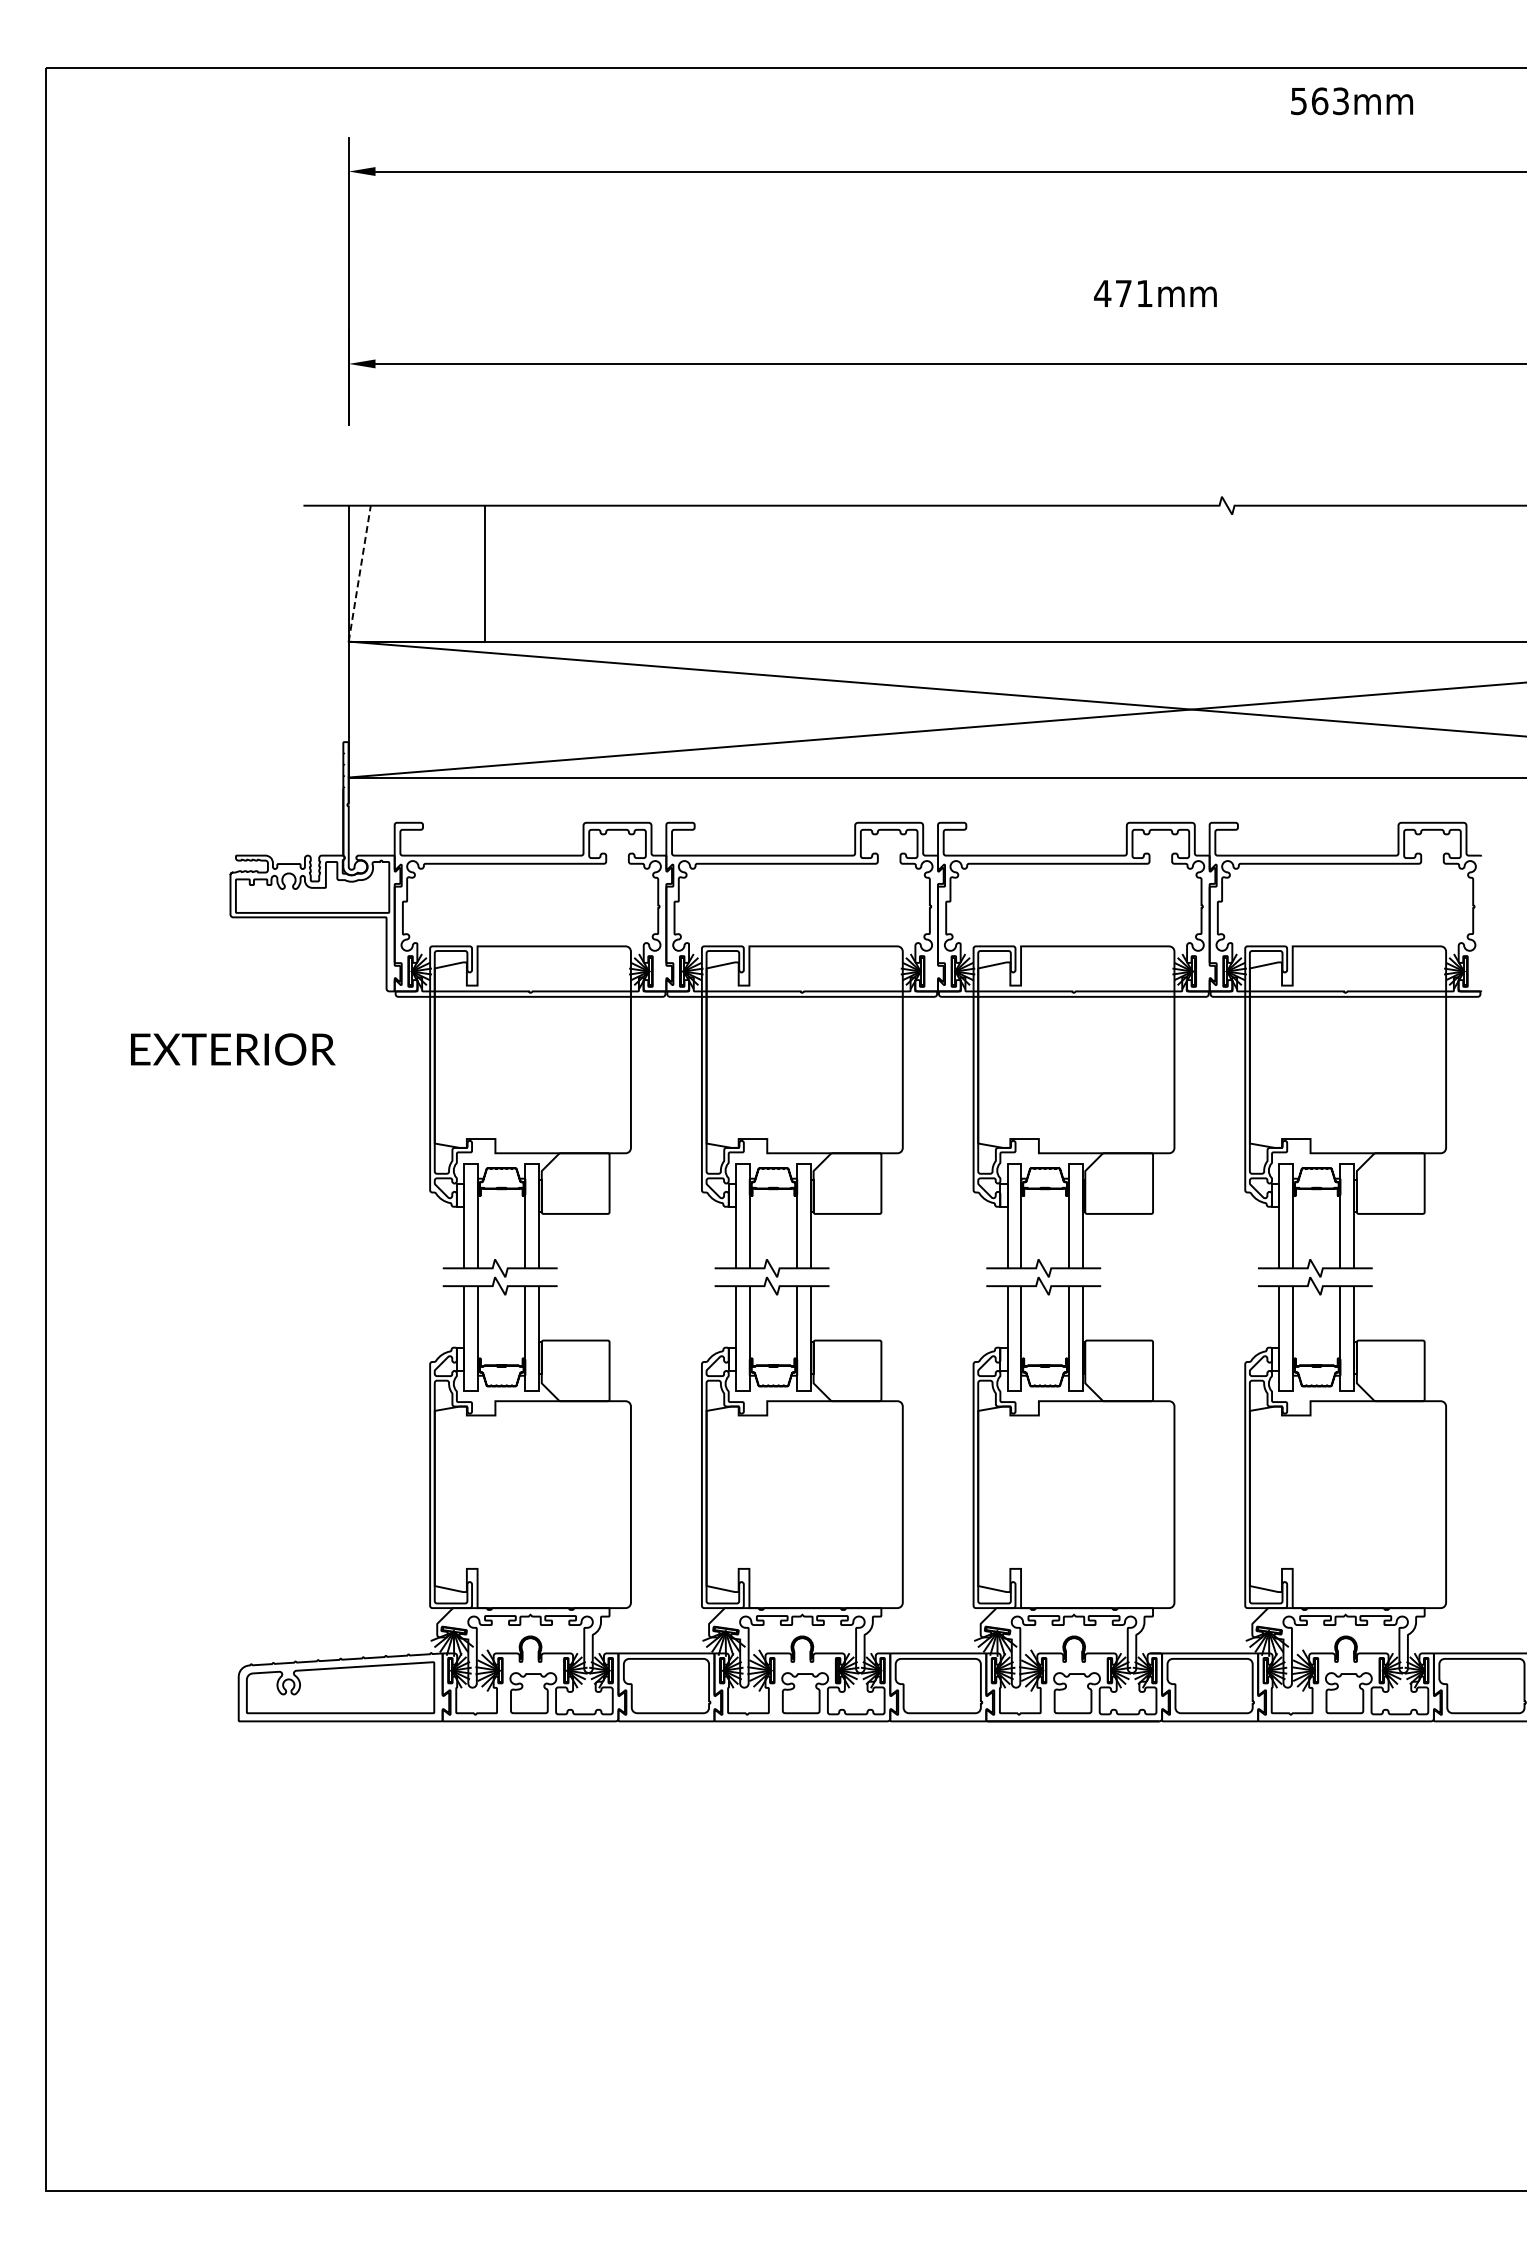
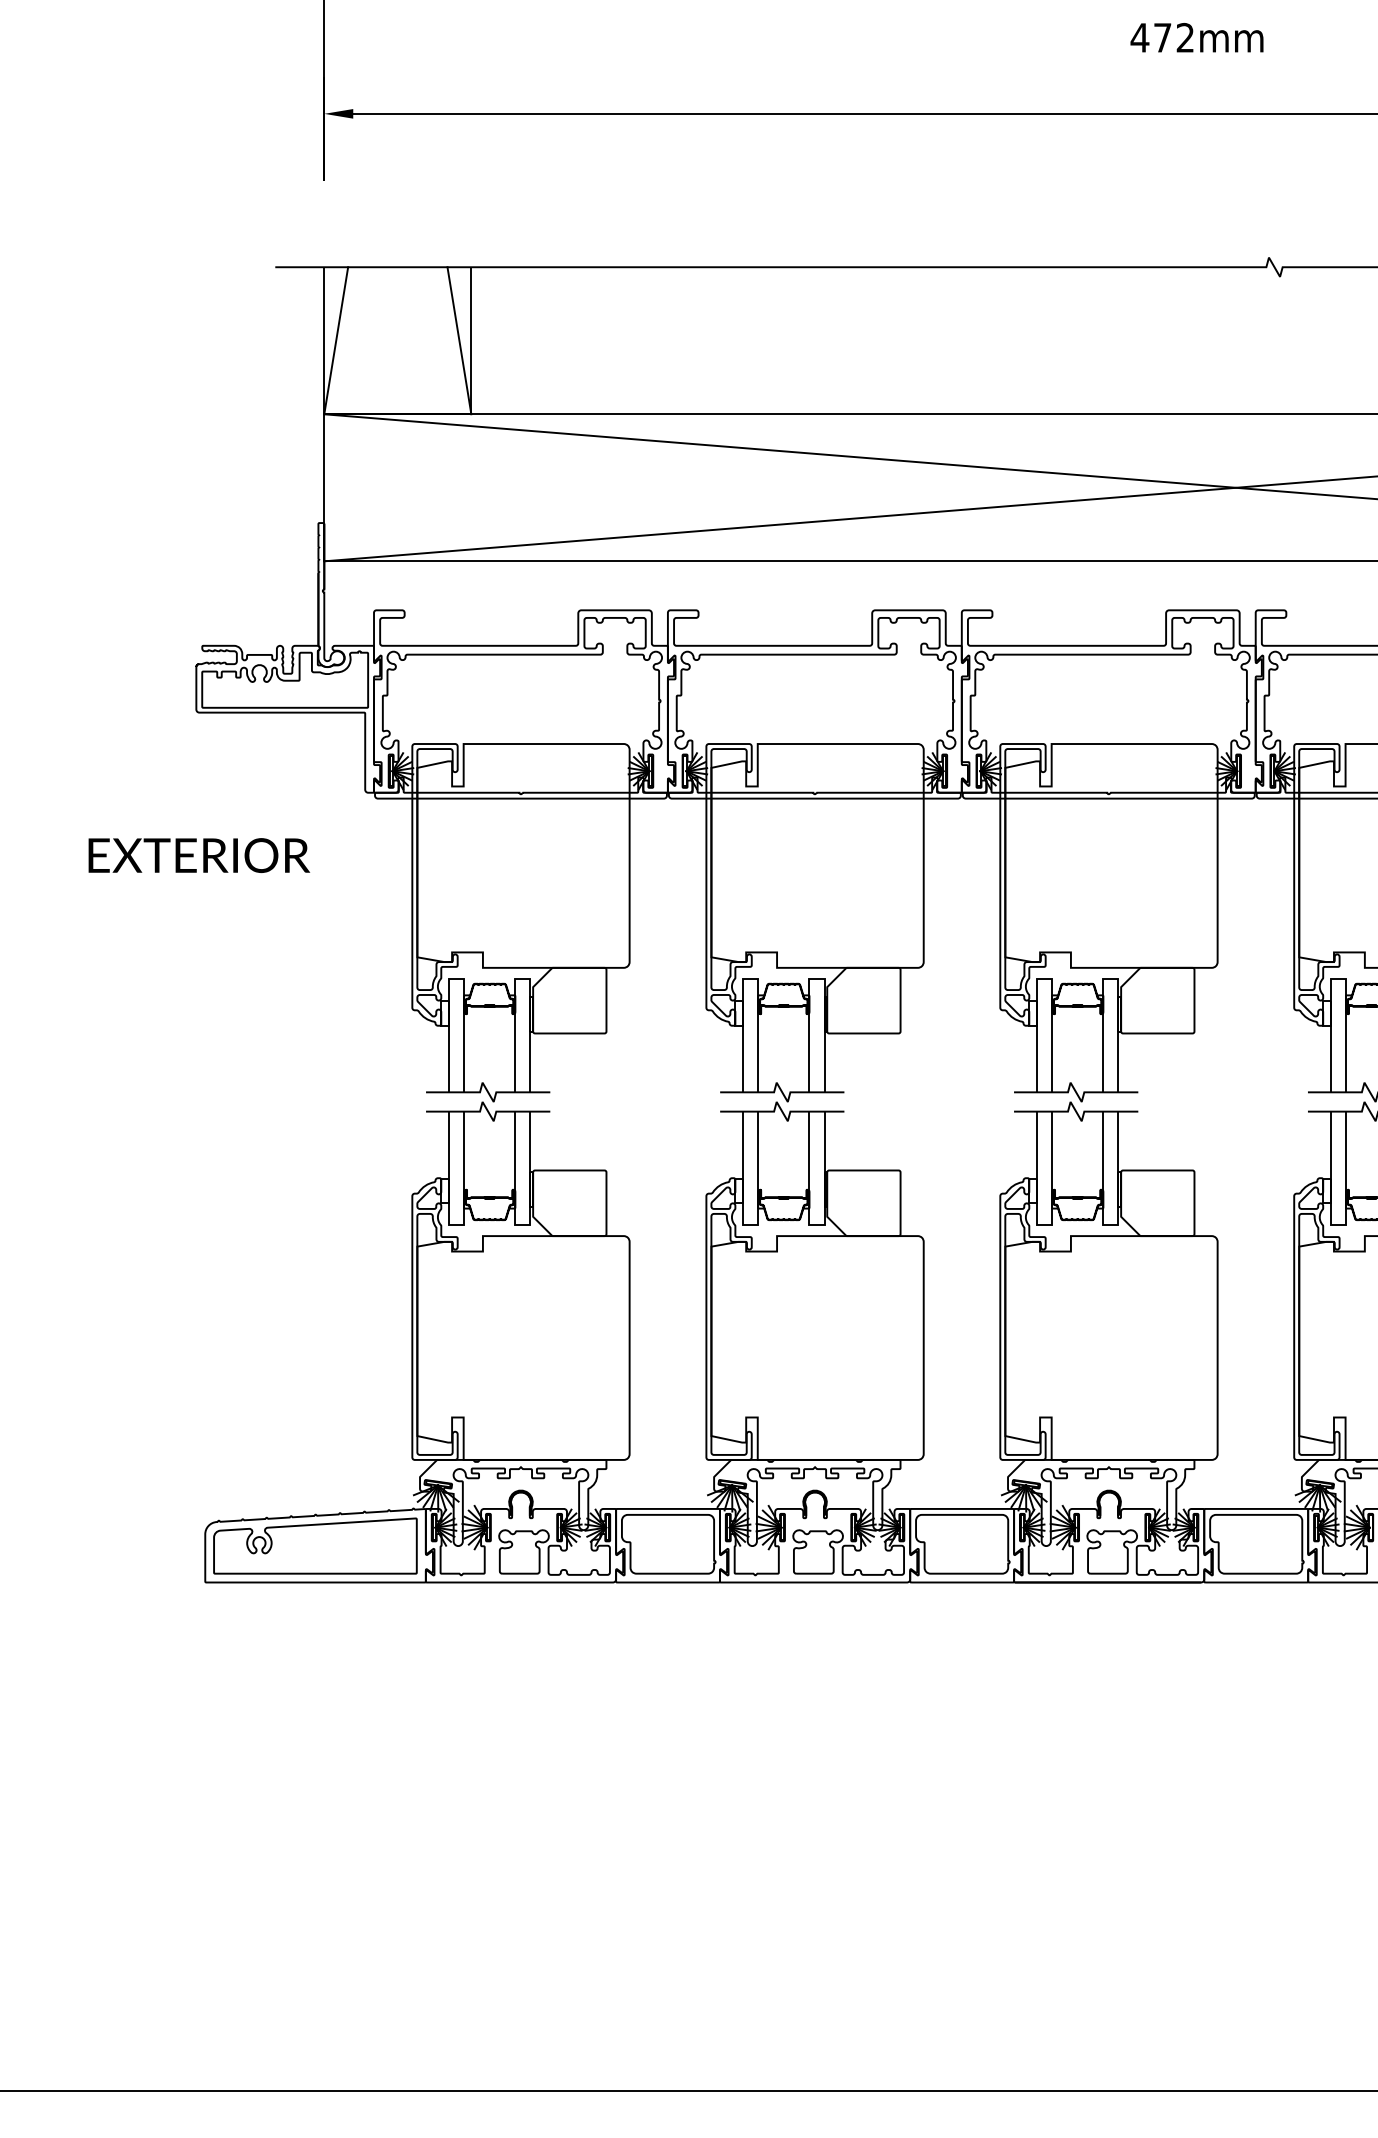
text: (1144, 292) -> (1185, 36), 471mm -> 472mm
line: (359, 573) -> (335, 340), dashed -> solid
line: (473, 573) -> (459, 340), added

